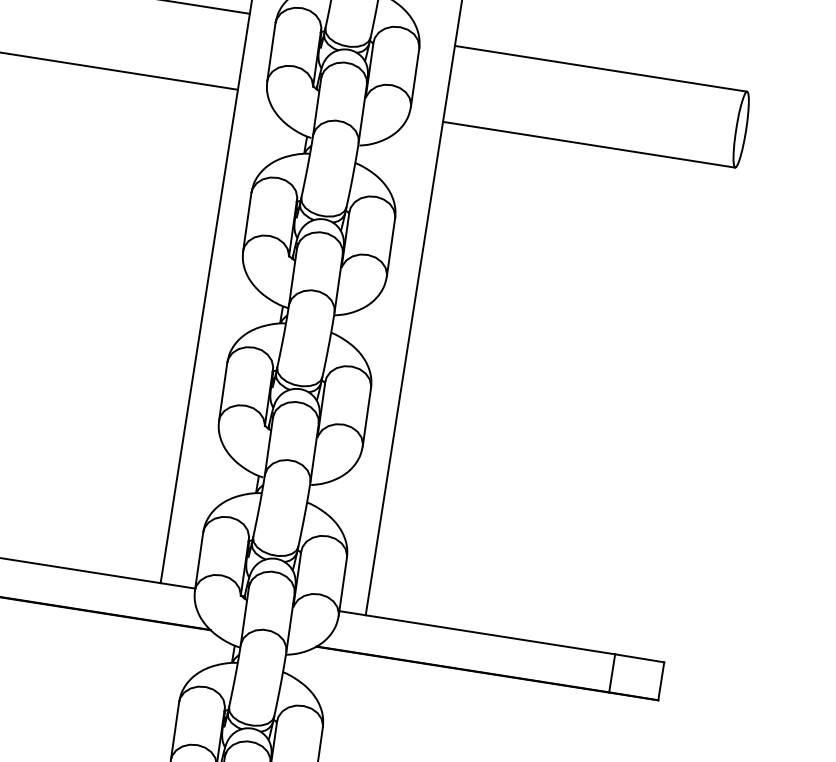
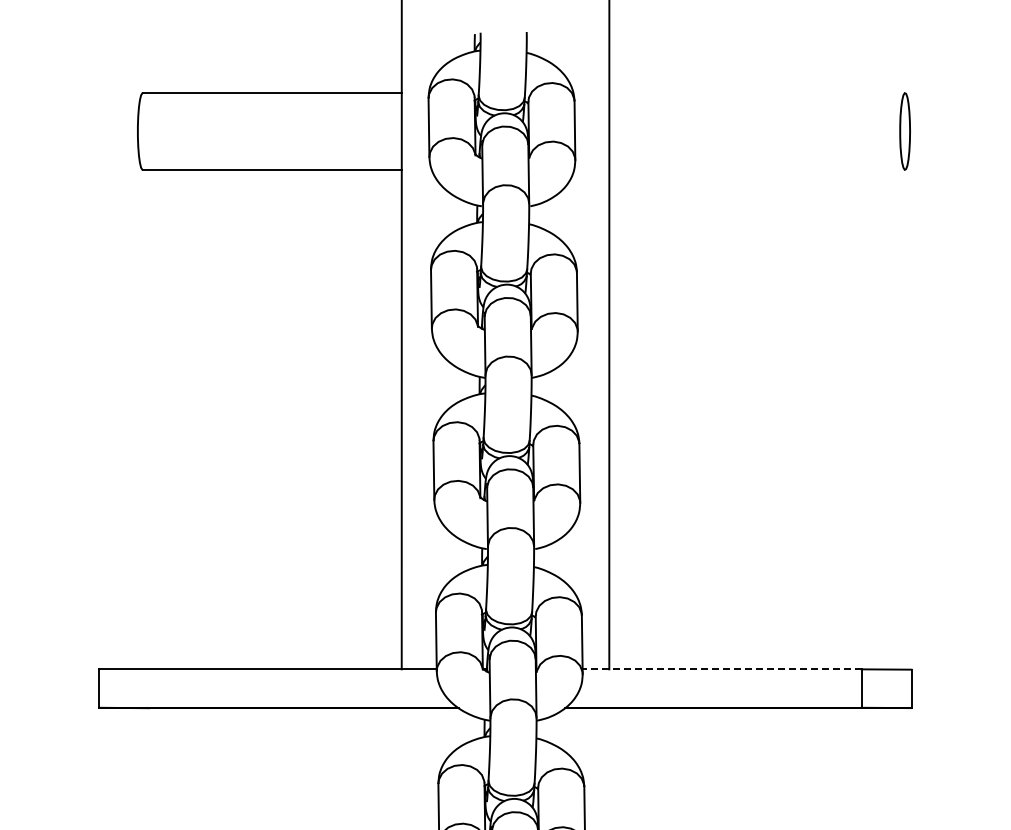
line: (601, 69) -> (757, 93), removed
line: (589, 144) -> (757, 169), removed
line: (477, 632) -> (722, 669), solid -> dashed

